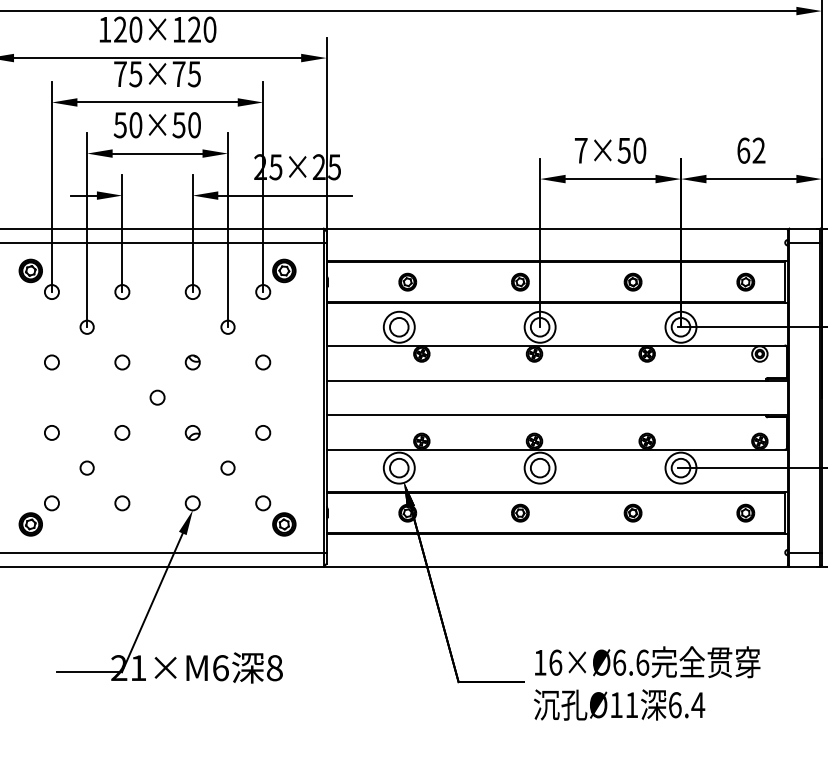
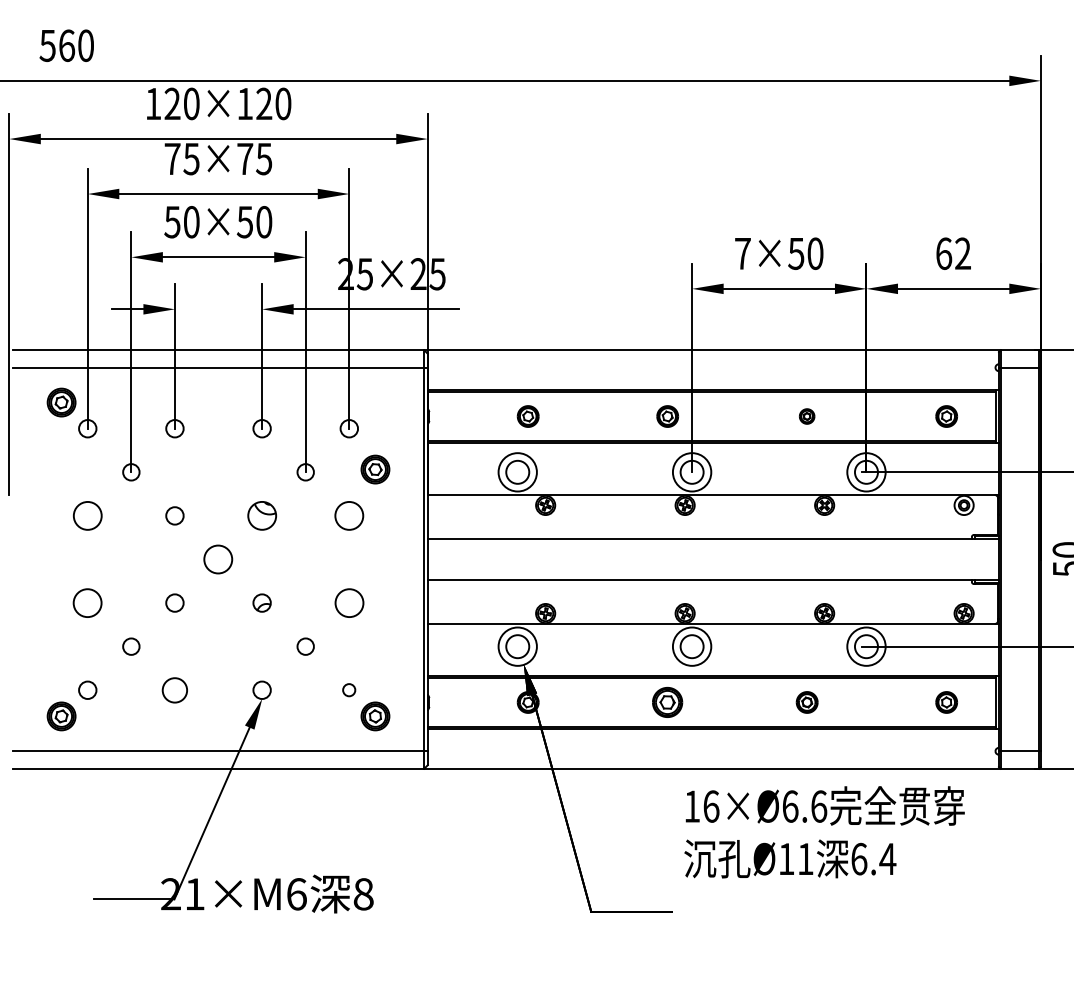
part: (284, 270) -> (375, 469), moved
part: (632, 282) -> (806, 416), size x0.7
circle: (51, 362) -> (87, 515), size x1.6
part: (192, 362) -> (261, 515), size x1.6
circle: (263, 362) -> (349, 515), size x1.6
circle: (157, 397) -> (218, 559), size x1.6
circle: (51, 432) -> (87, 602), size x1.6
circle: (262, 432) -> (348, 602), size x1.6
circle: (122, 502) -> (174, 689), size x1.4
circle: (262, 502) -> (348, 689), size x0.7
part: (520, 513) -> (667, 702), size x1.4
text: (647, 683) -> (824, 832), moved

